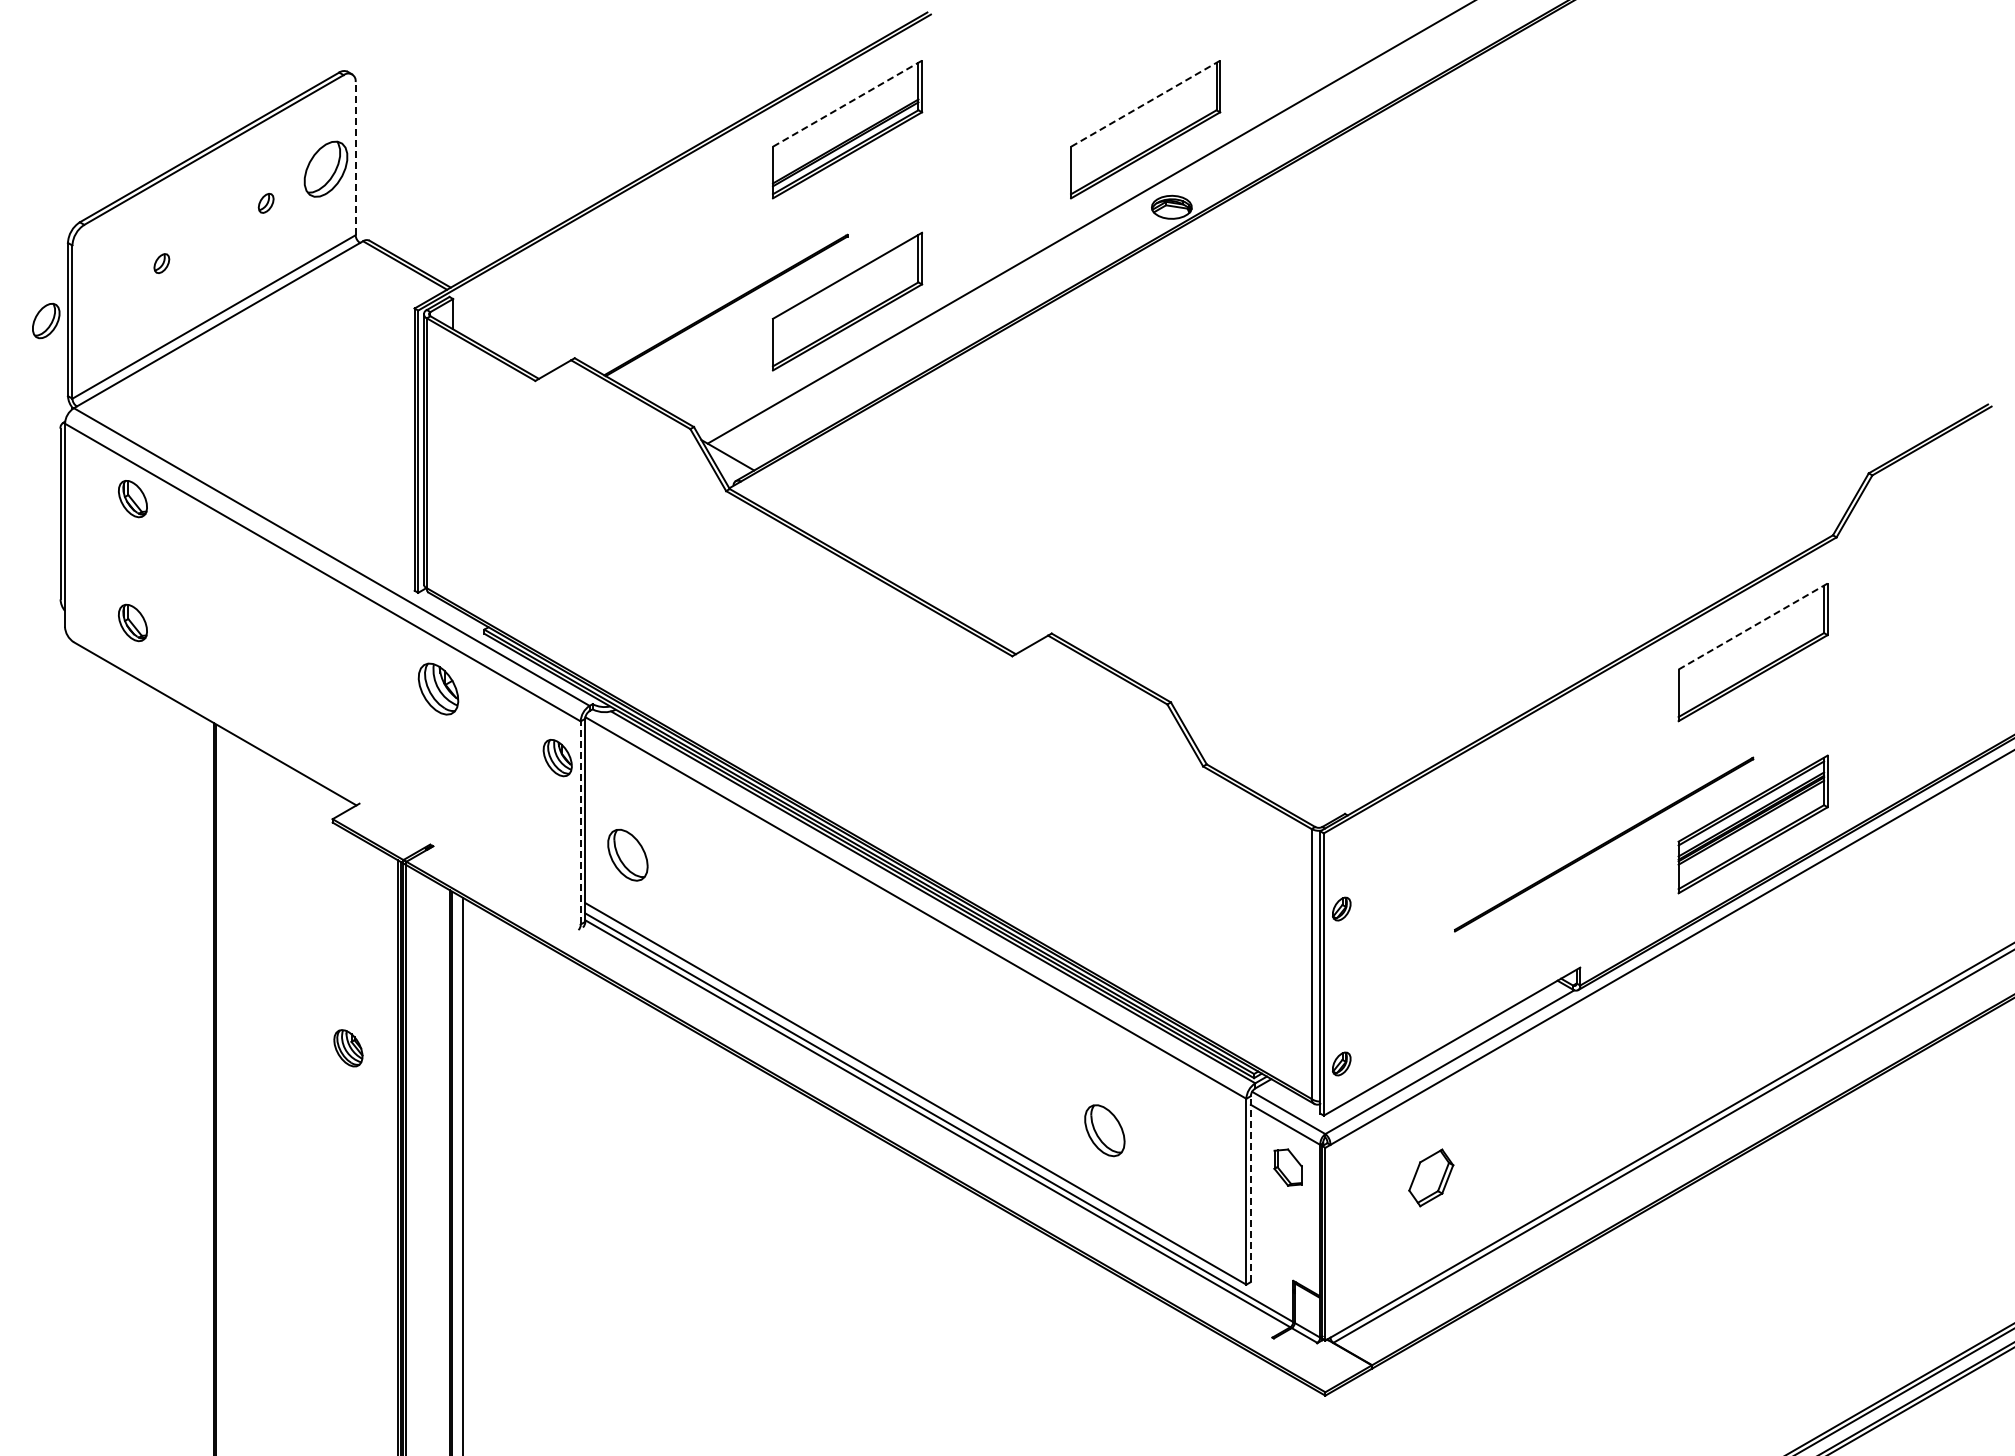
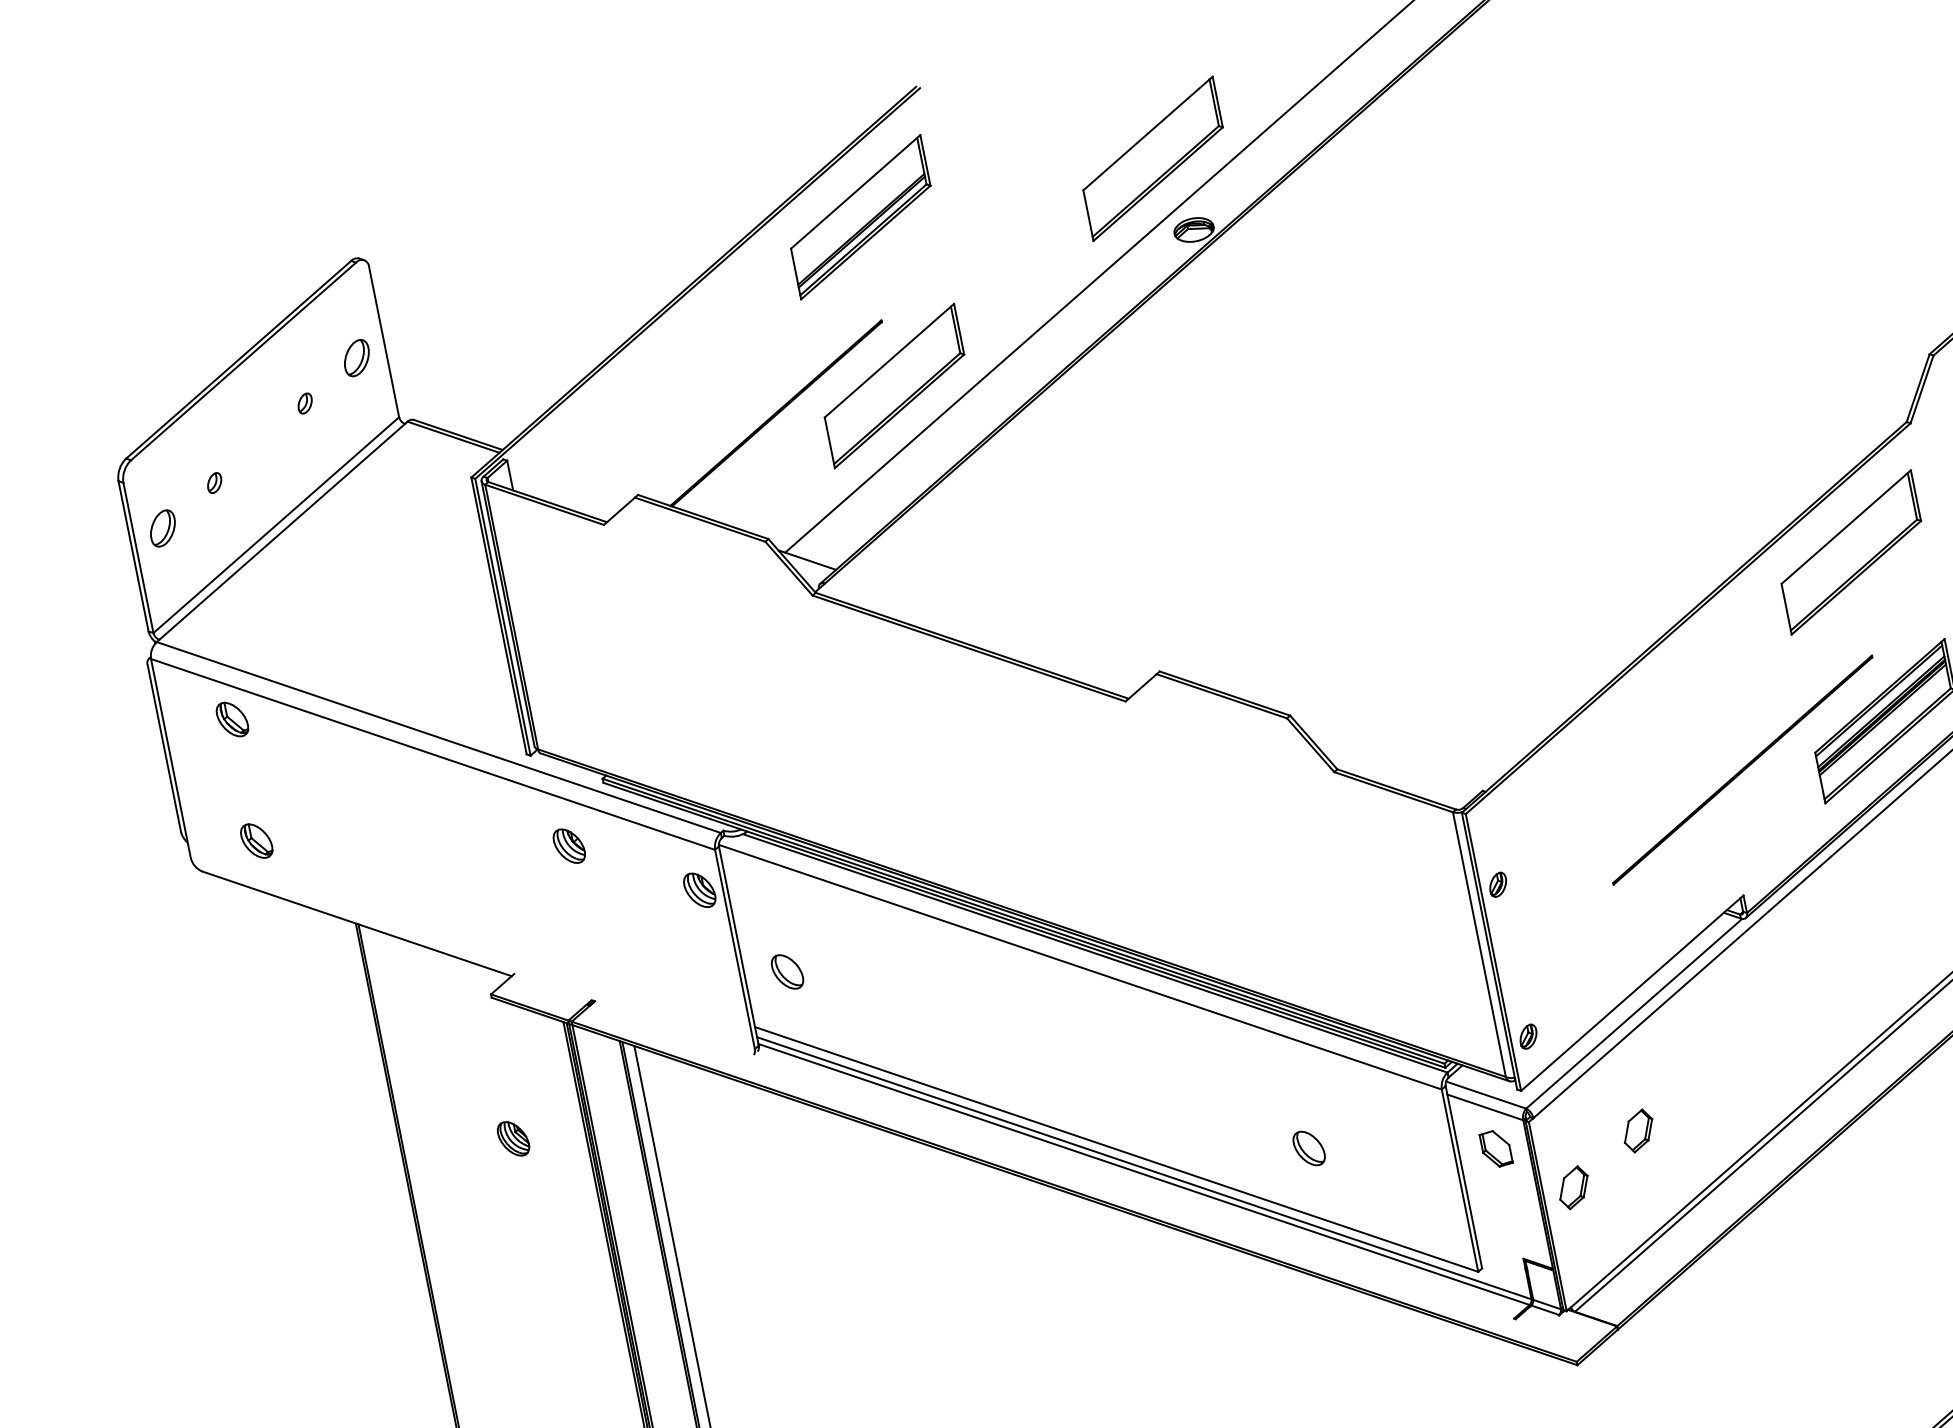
line: (847, 103) -> (855, 191), dashed -> solid
line: (1145, 104) -> (1148, 134), dashed -> solid
line: (355, 158) -> (383, 342), dashed -> solid
part: (325, 168) -> (356, 357), size x0.62
part: (46, 320) -> (163, 527), moved
line: (1753, 626) -> (1846, 527), dashed -> solid
part: (438, 689) -> (569, 846), size x0.71
line: (580, 822) -> (734, 949), dashed -> solid
part: (627, 855) -> (787, 972), size x0.71
part: (348, 1048) -> (513, 1139), moved
part: (1104, 1130) -> (1308, 1148), size x0.71
part: (1430, 1177) -> (1637, 1130), size x0.71
line: (1250, 1189) -> (1463, 1177), dashed -> solid
part: (1356, 1220) -> (1573, 1187), added

